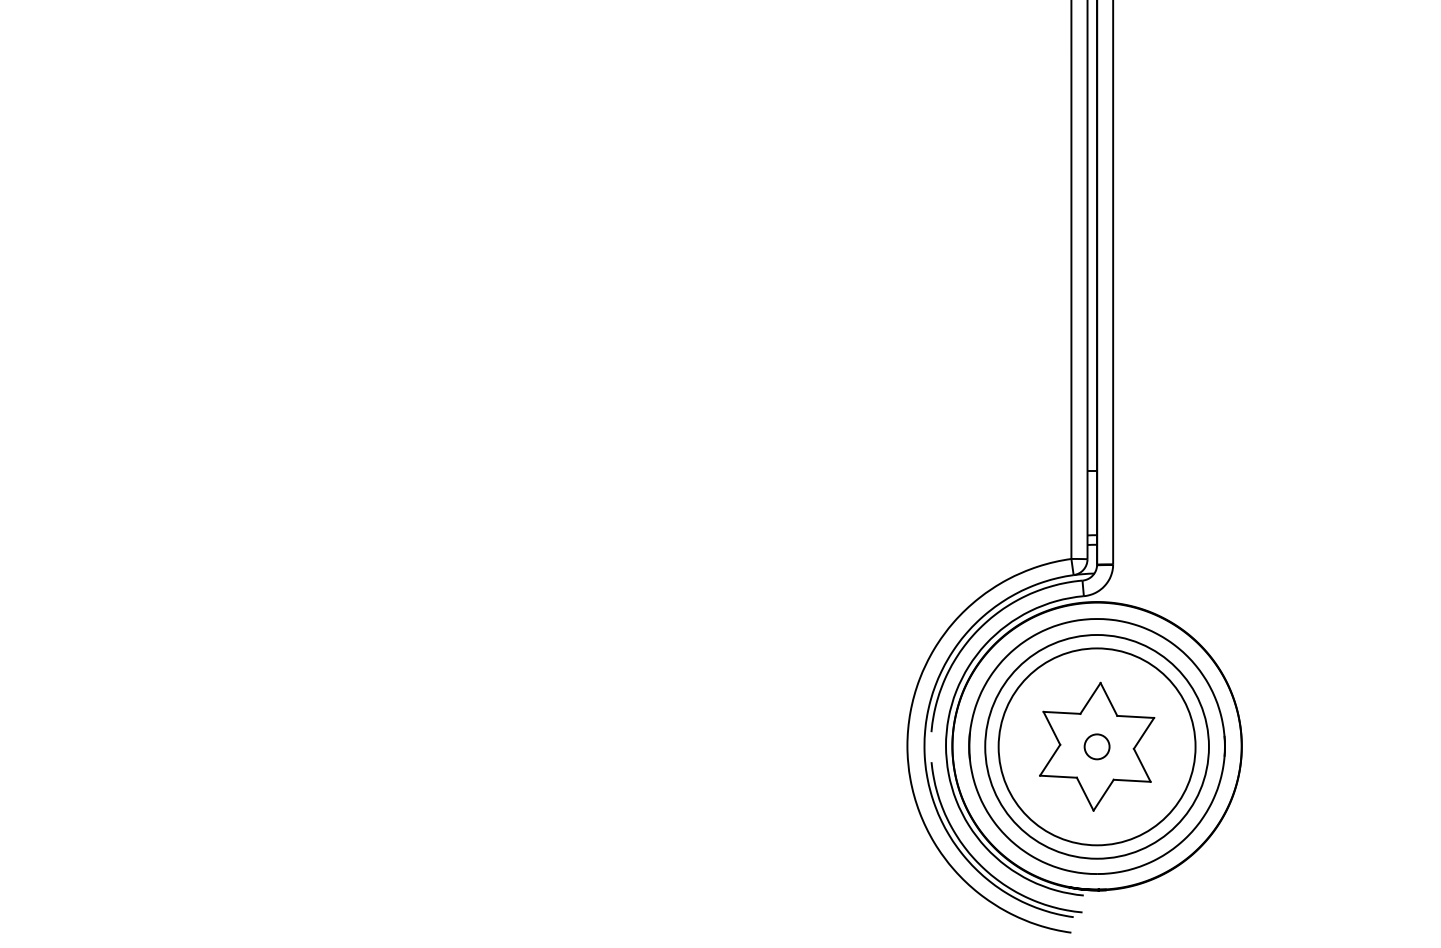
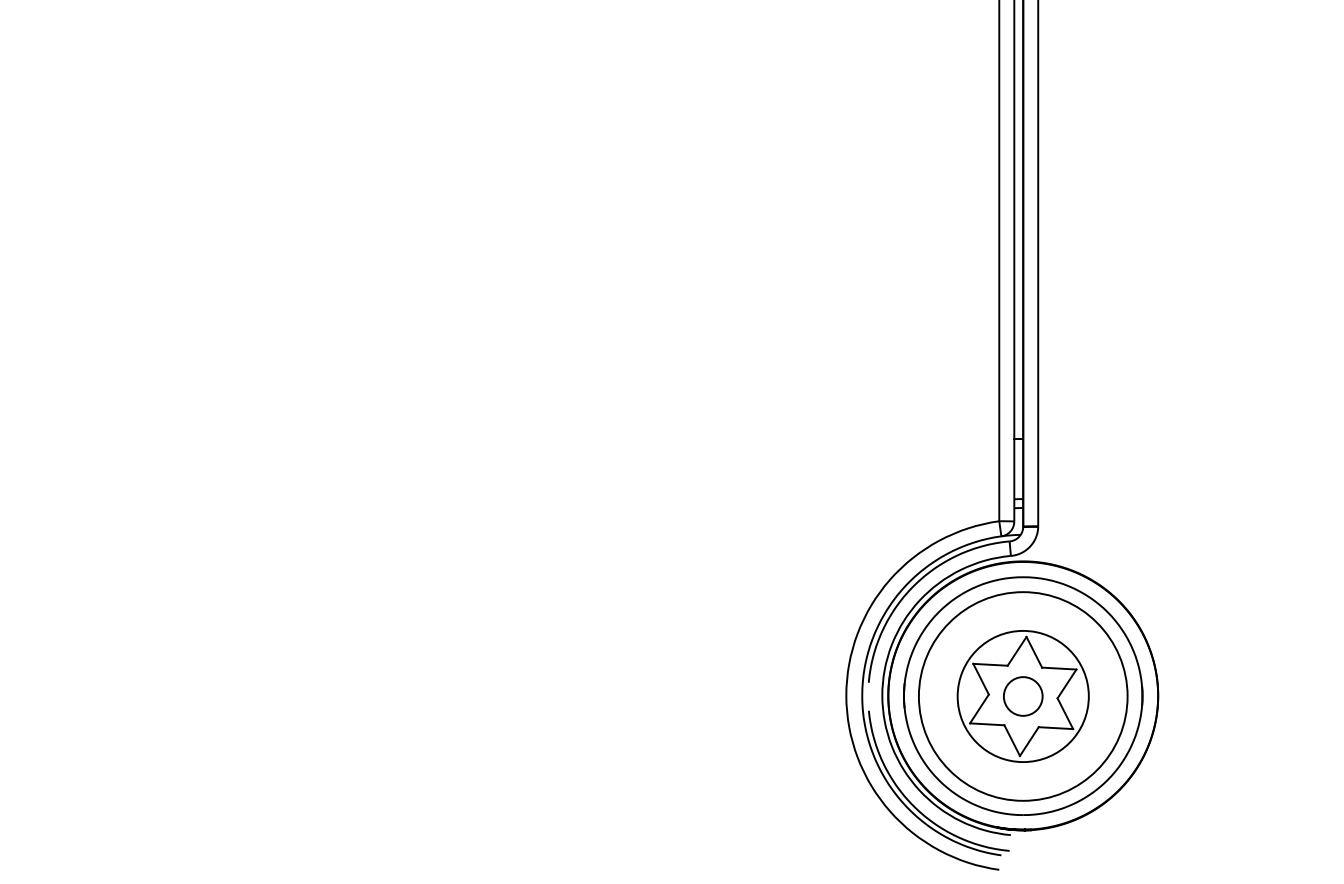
circle: (1096, 746) -> (1022, 696), size x0.71
circle: (1096, 746) -> (1022, 696), size x1.67

